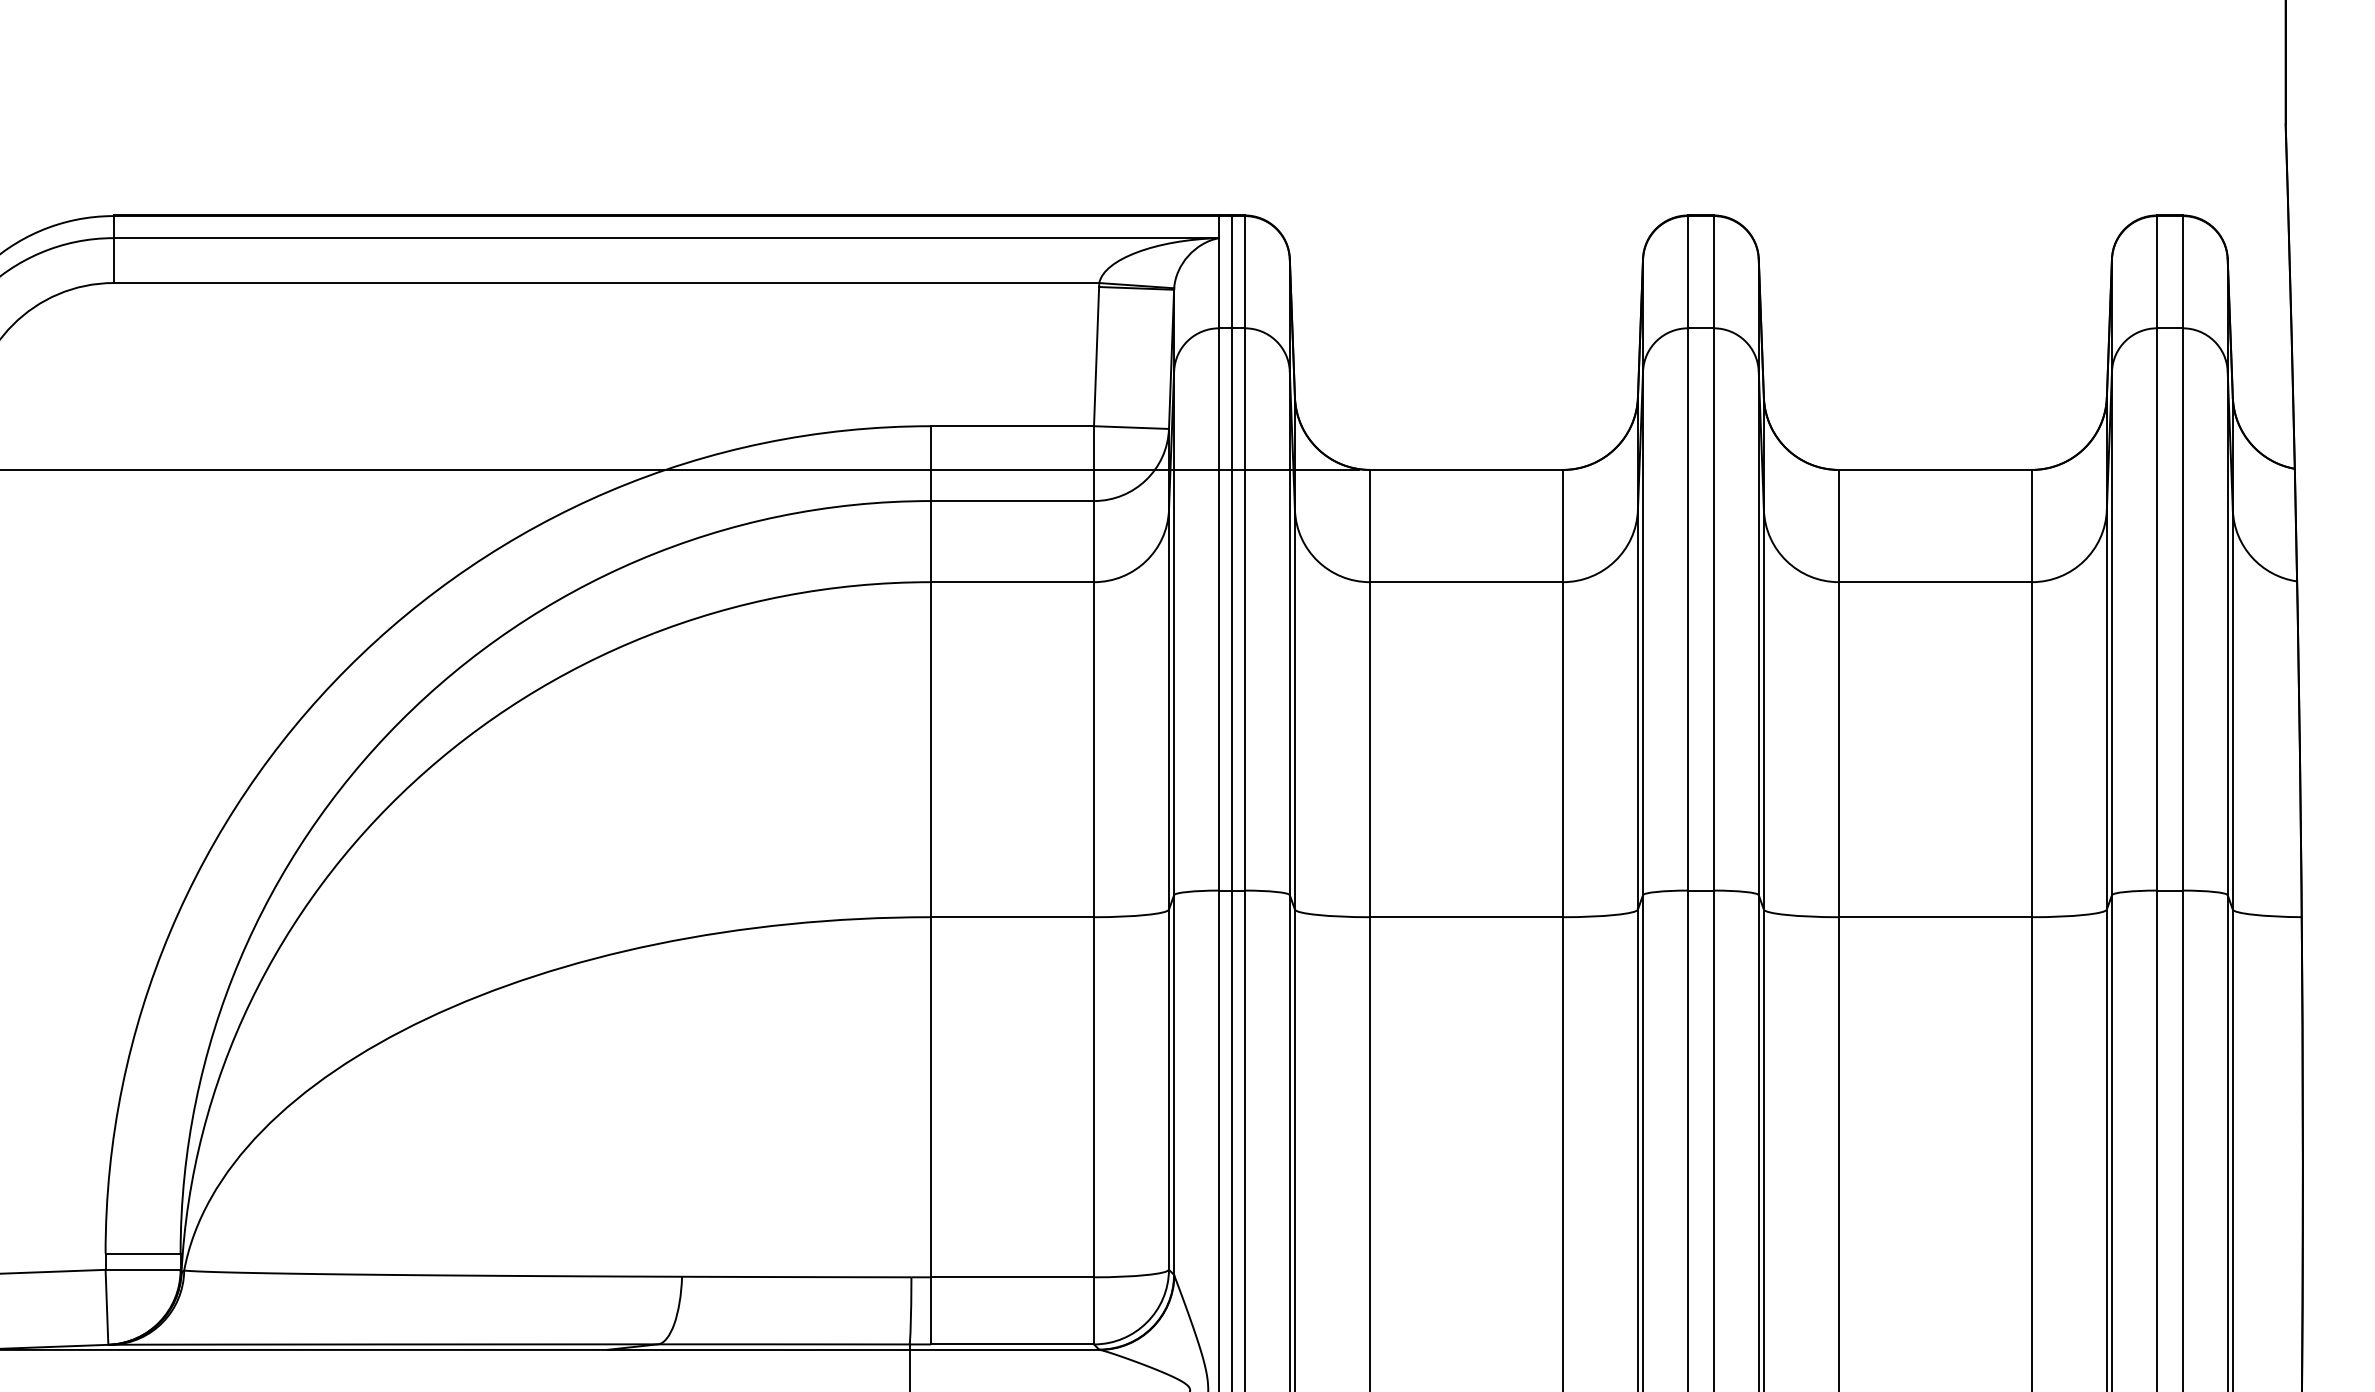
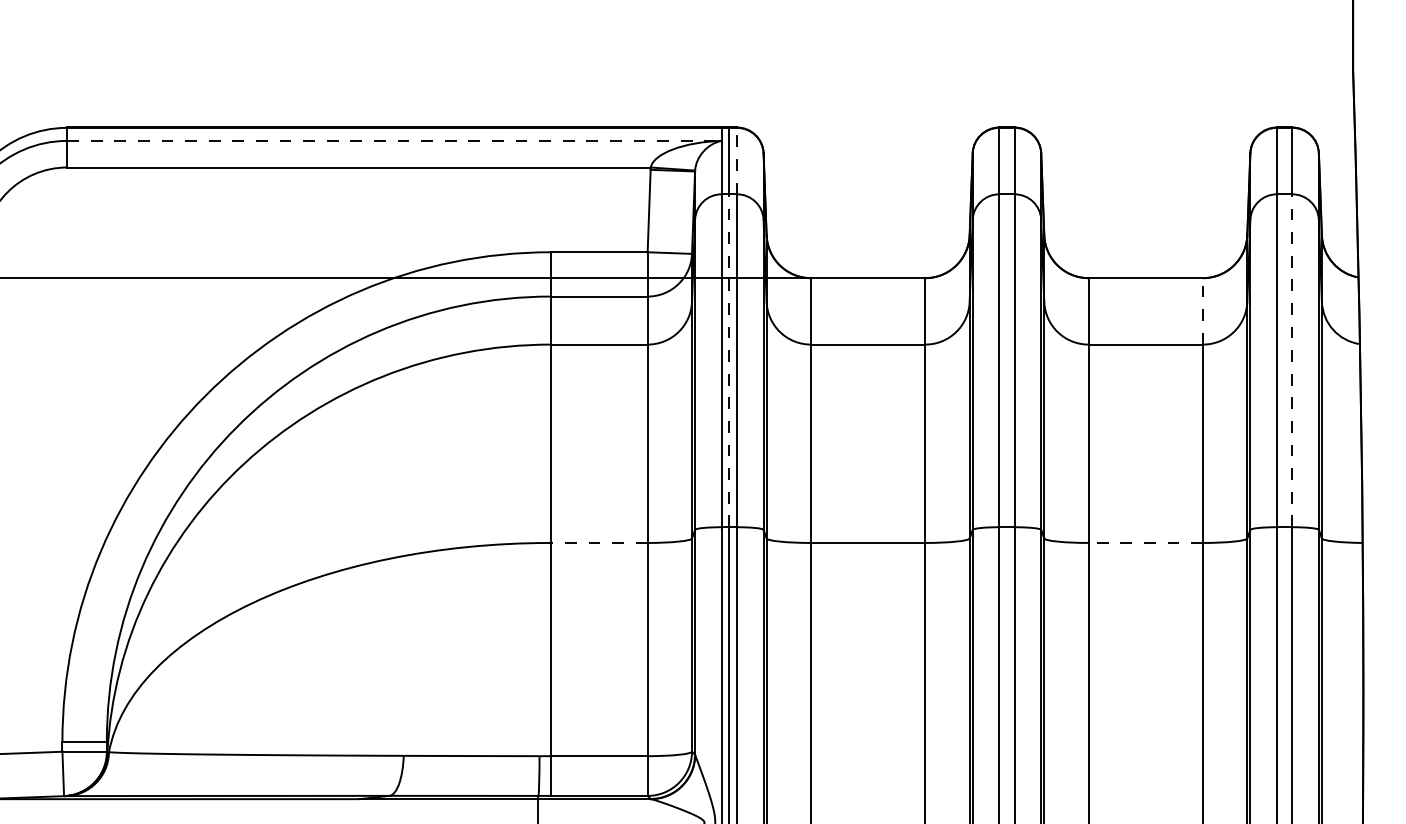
line: (666, 237) -> (394, 140), solid -> dashed
line: (1244, 271) -> (736, 160), solid -> dashed
line: (2031, 524) -> (1202, 310), solid -> dashed
line: (1232, 609) -> (729, 360), solid -> dashed
line: (2183, 609) -> (1292, 360), solid -> dashed
line: (1010, 916) -> (598, 542), solid -> dashed
line: (1934, 916) -> (1145, 542), solid -> dashed

